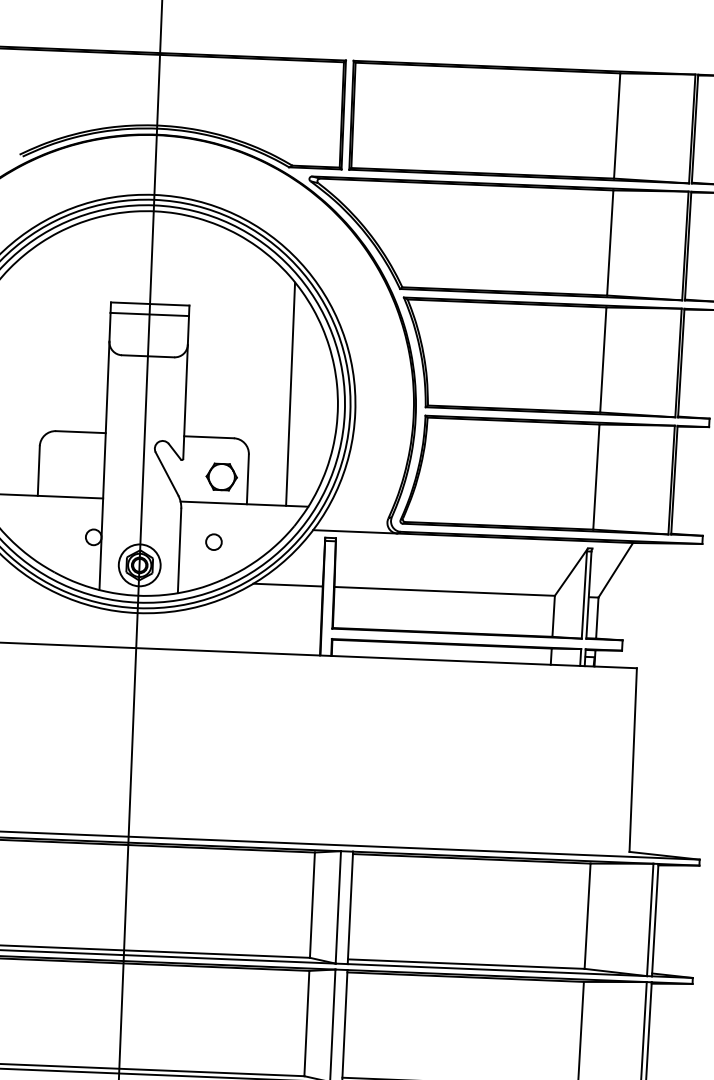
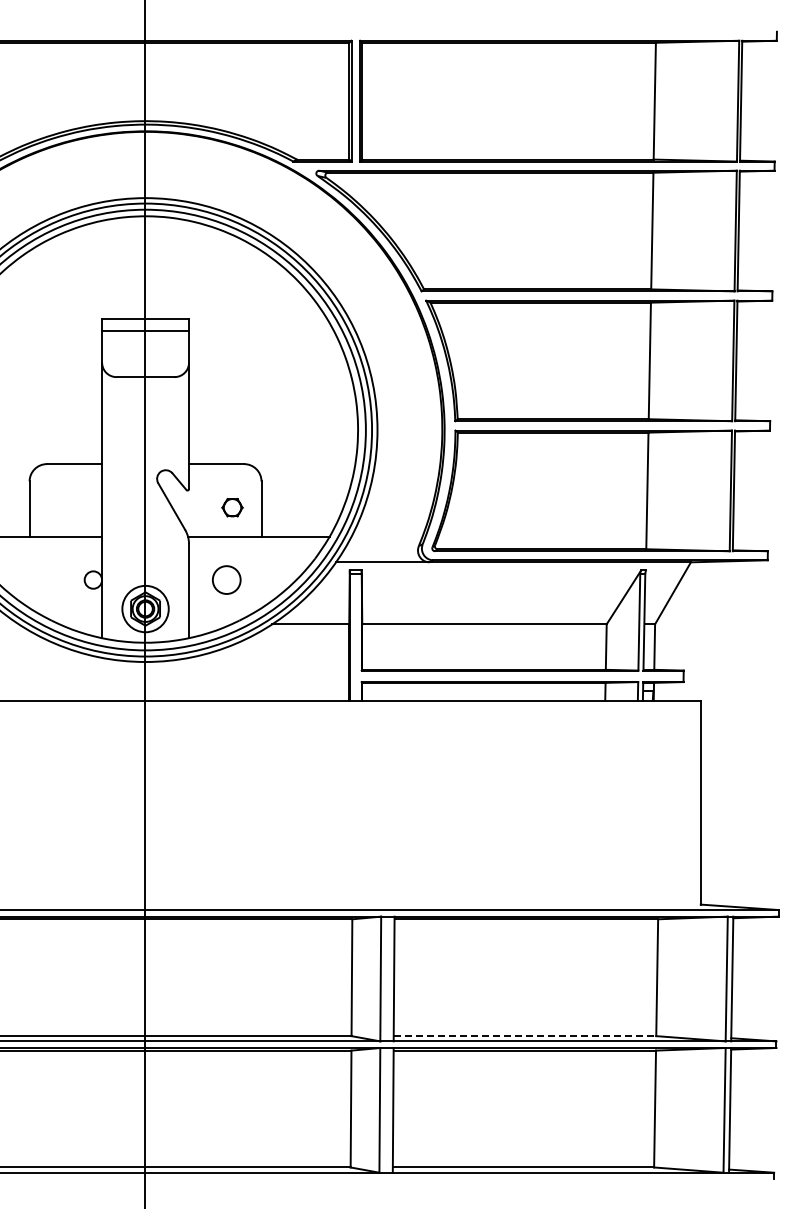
line: (291, 393) -> (305, 412), removed
part: (221, 476) -> (232, 507), size x0.6
circle: (213, 541) -> (226, 579), size x1.6
line: (466, 964) -> (525, 1036), solid -> dashed

